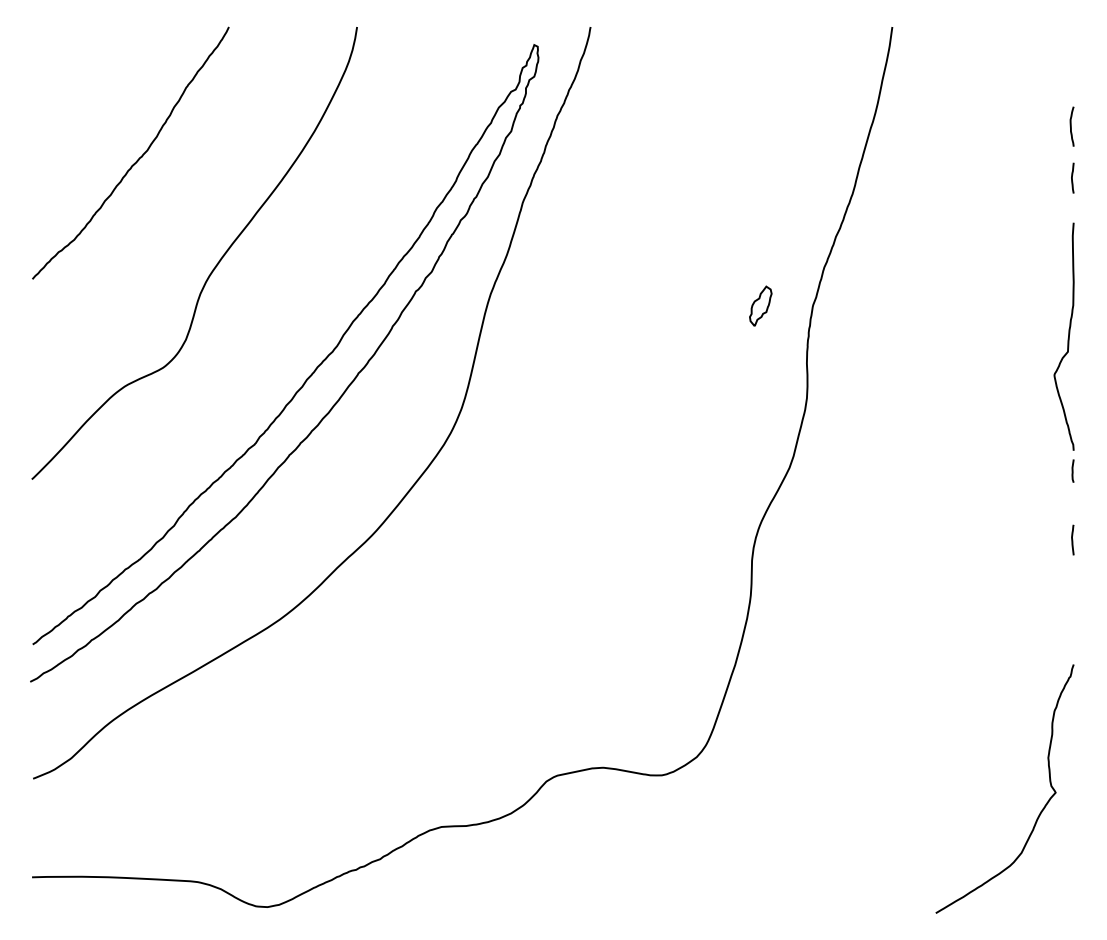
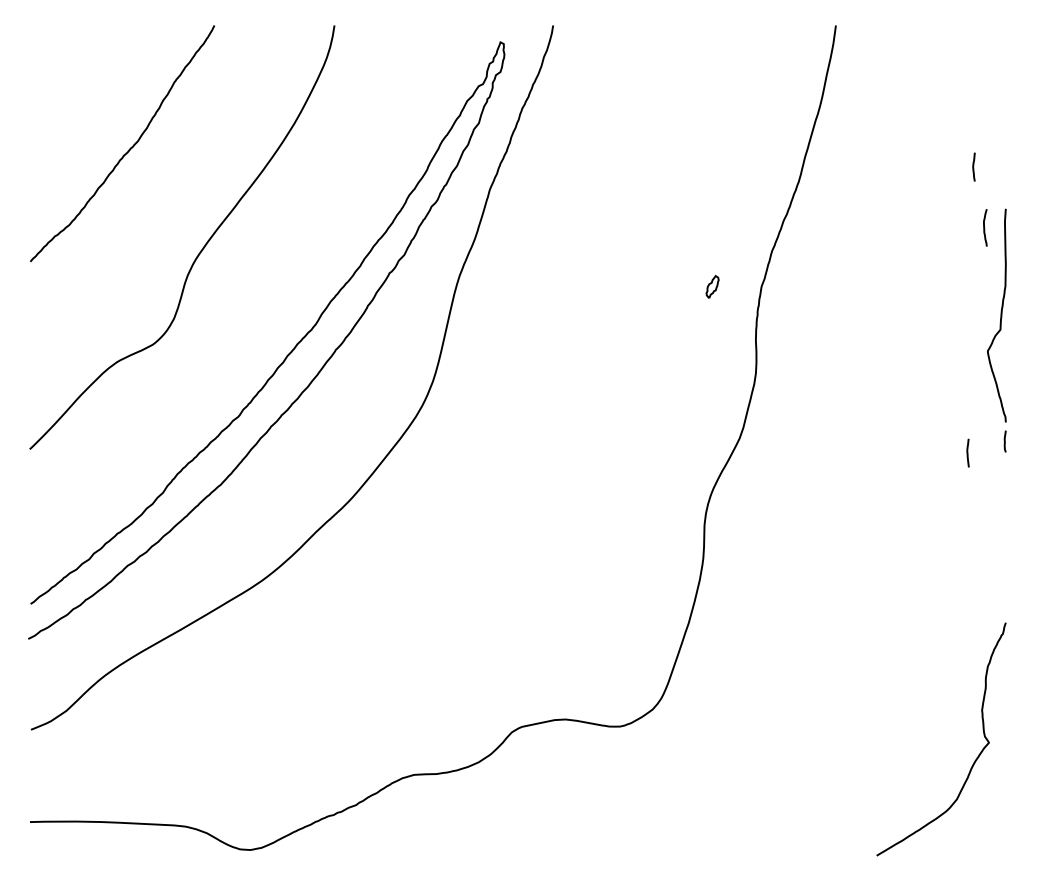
curve: (1072, 126) -> (985, 227), moved
line: (1072, 177) -> (973, 166), moved
part: (760, 305) -> (712, 286), size x0.6
line: (1072, 539) -> (967, 452), moved

